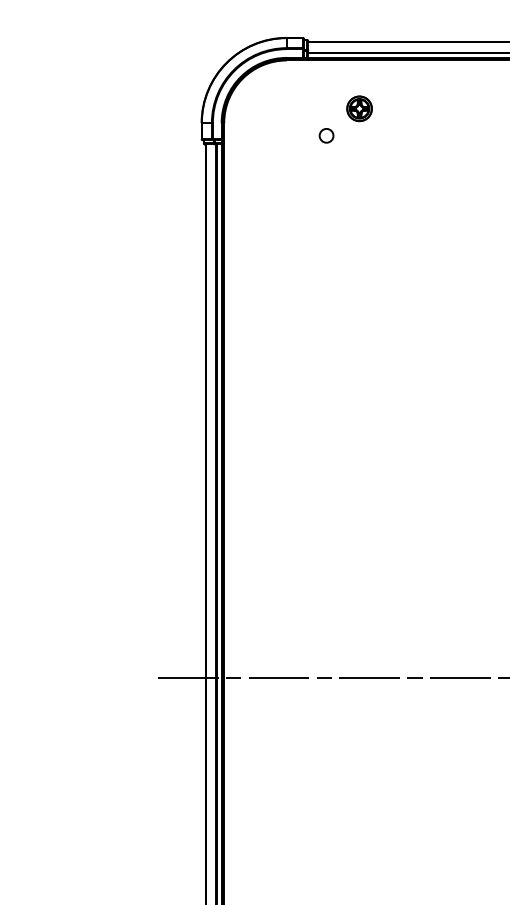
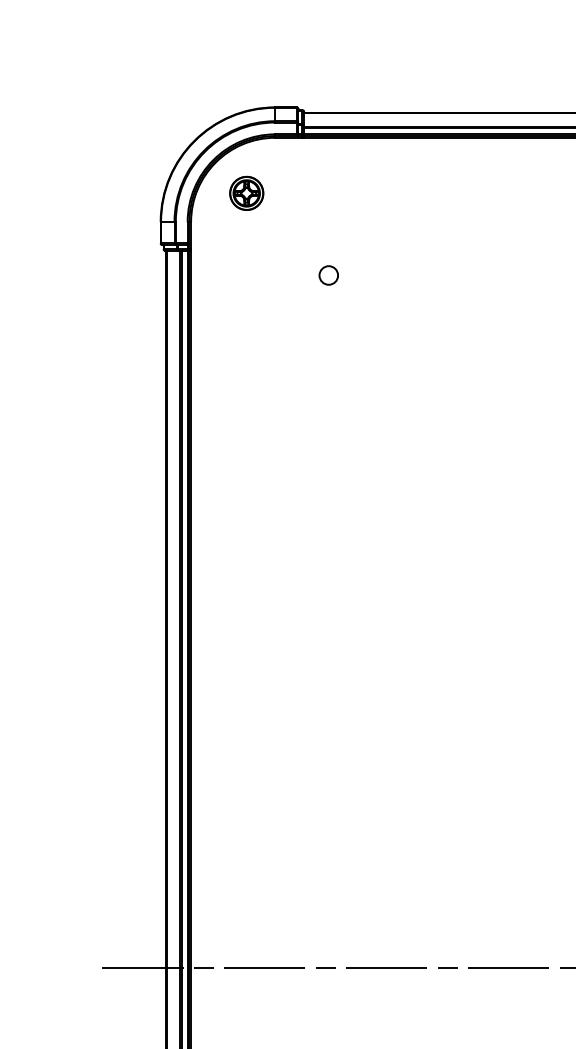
part: (359, 108) -> (246, 192), moved
circle: (326, 135) -> (328, 275), moved

